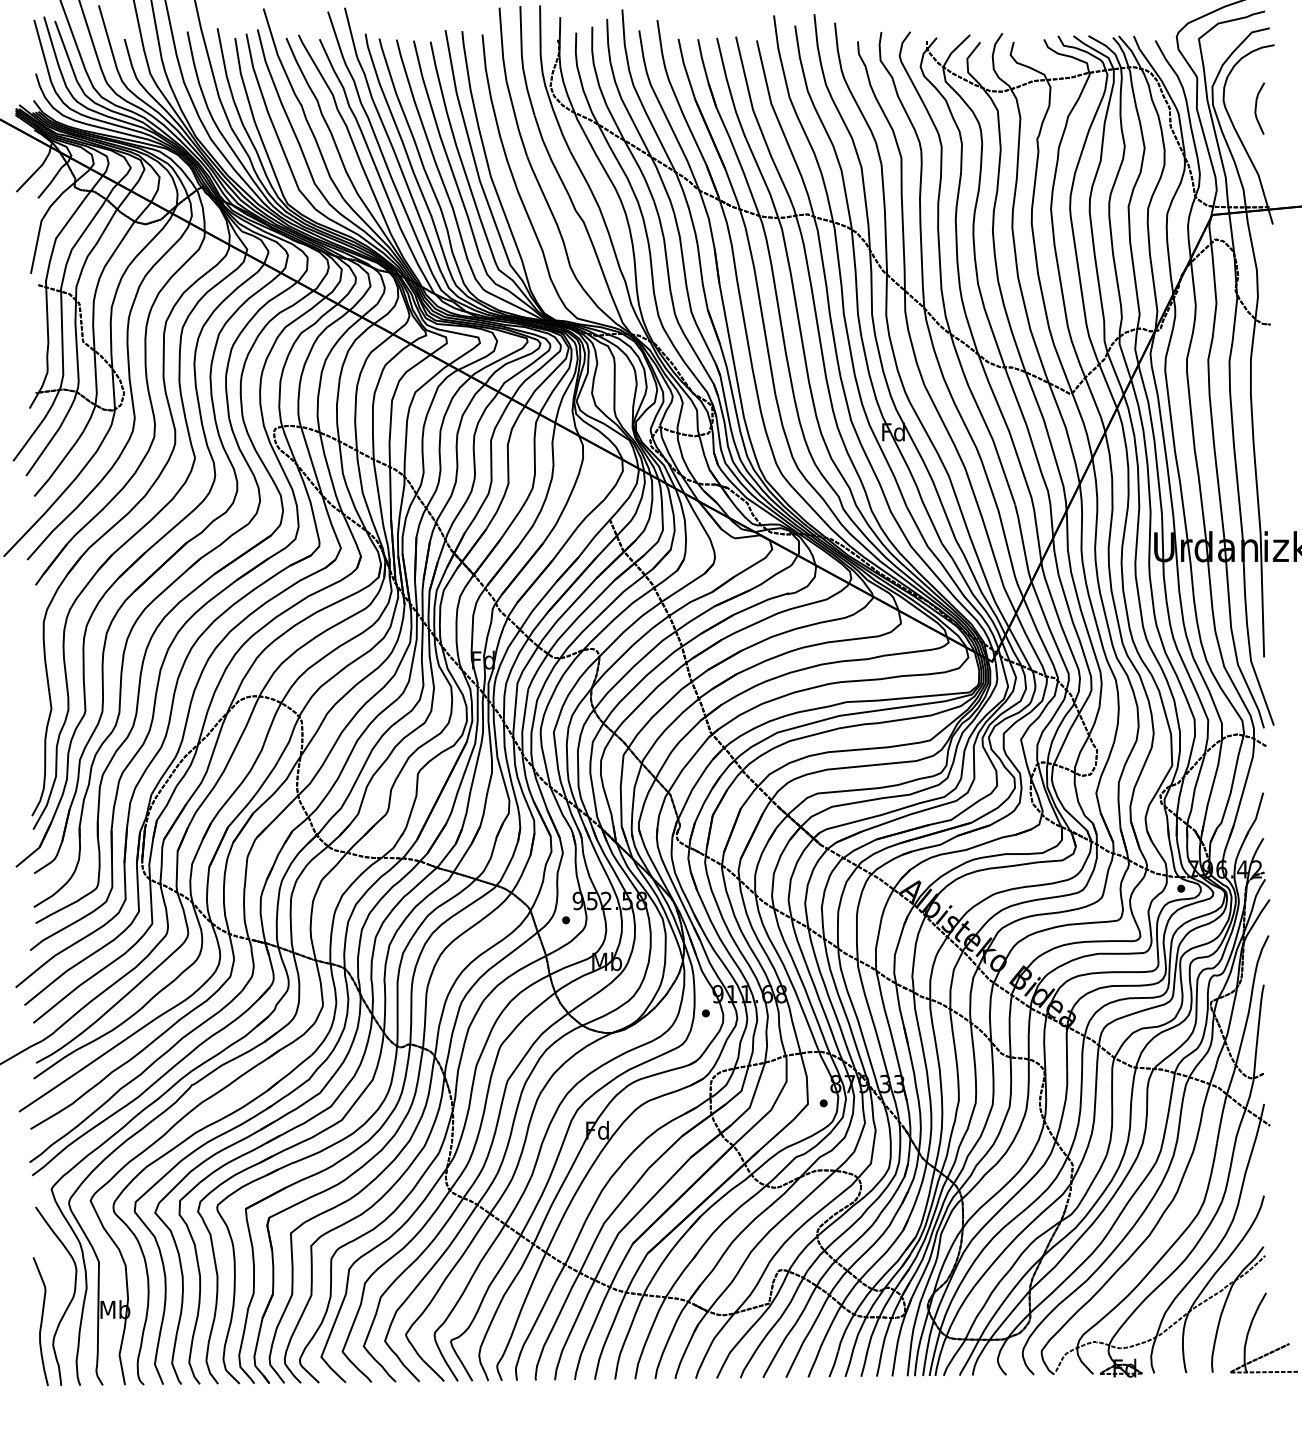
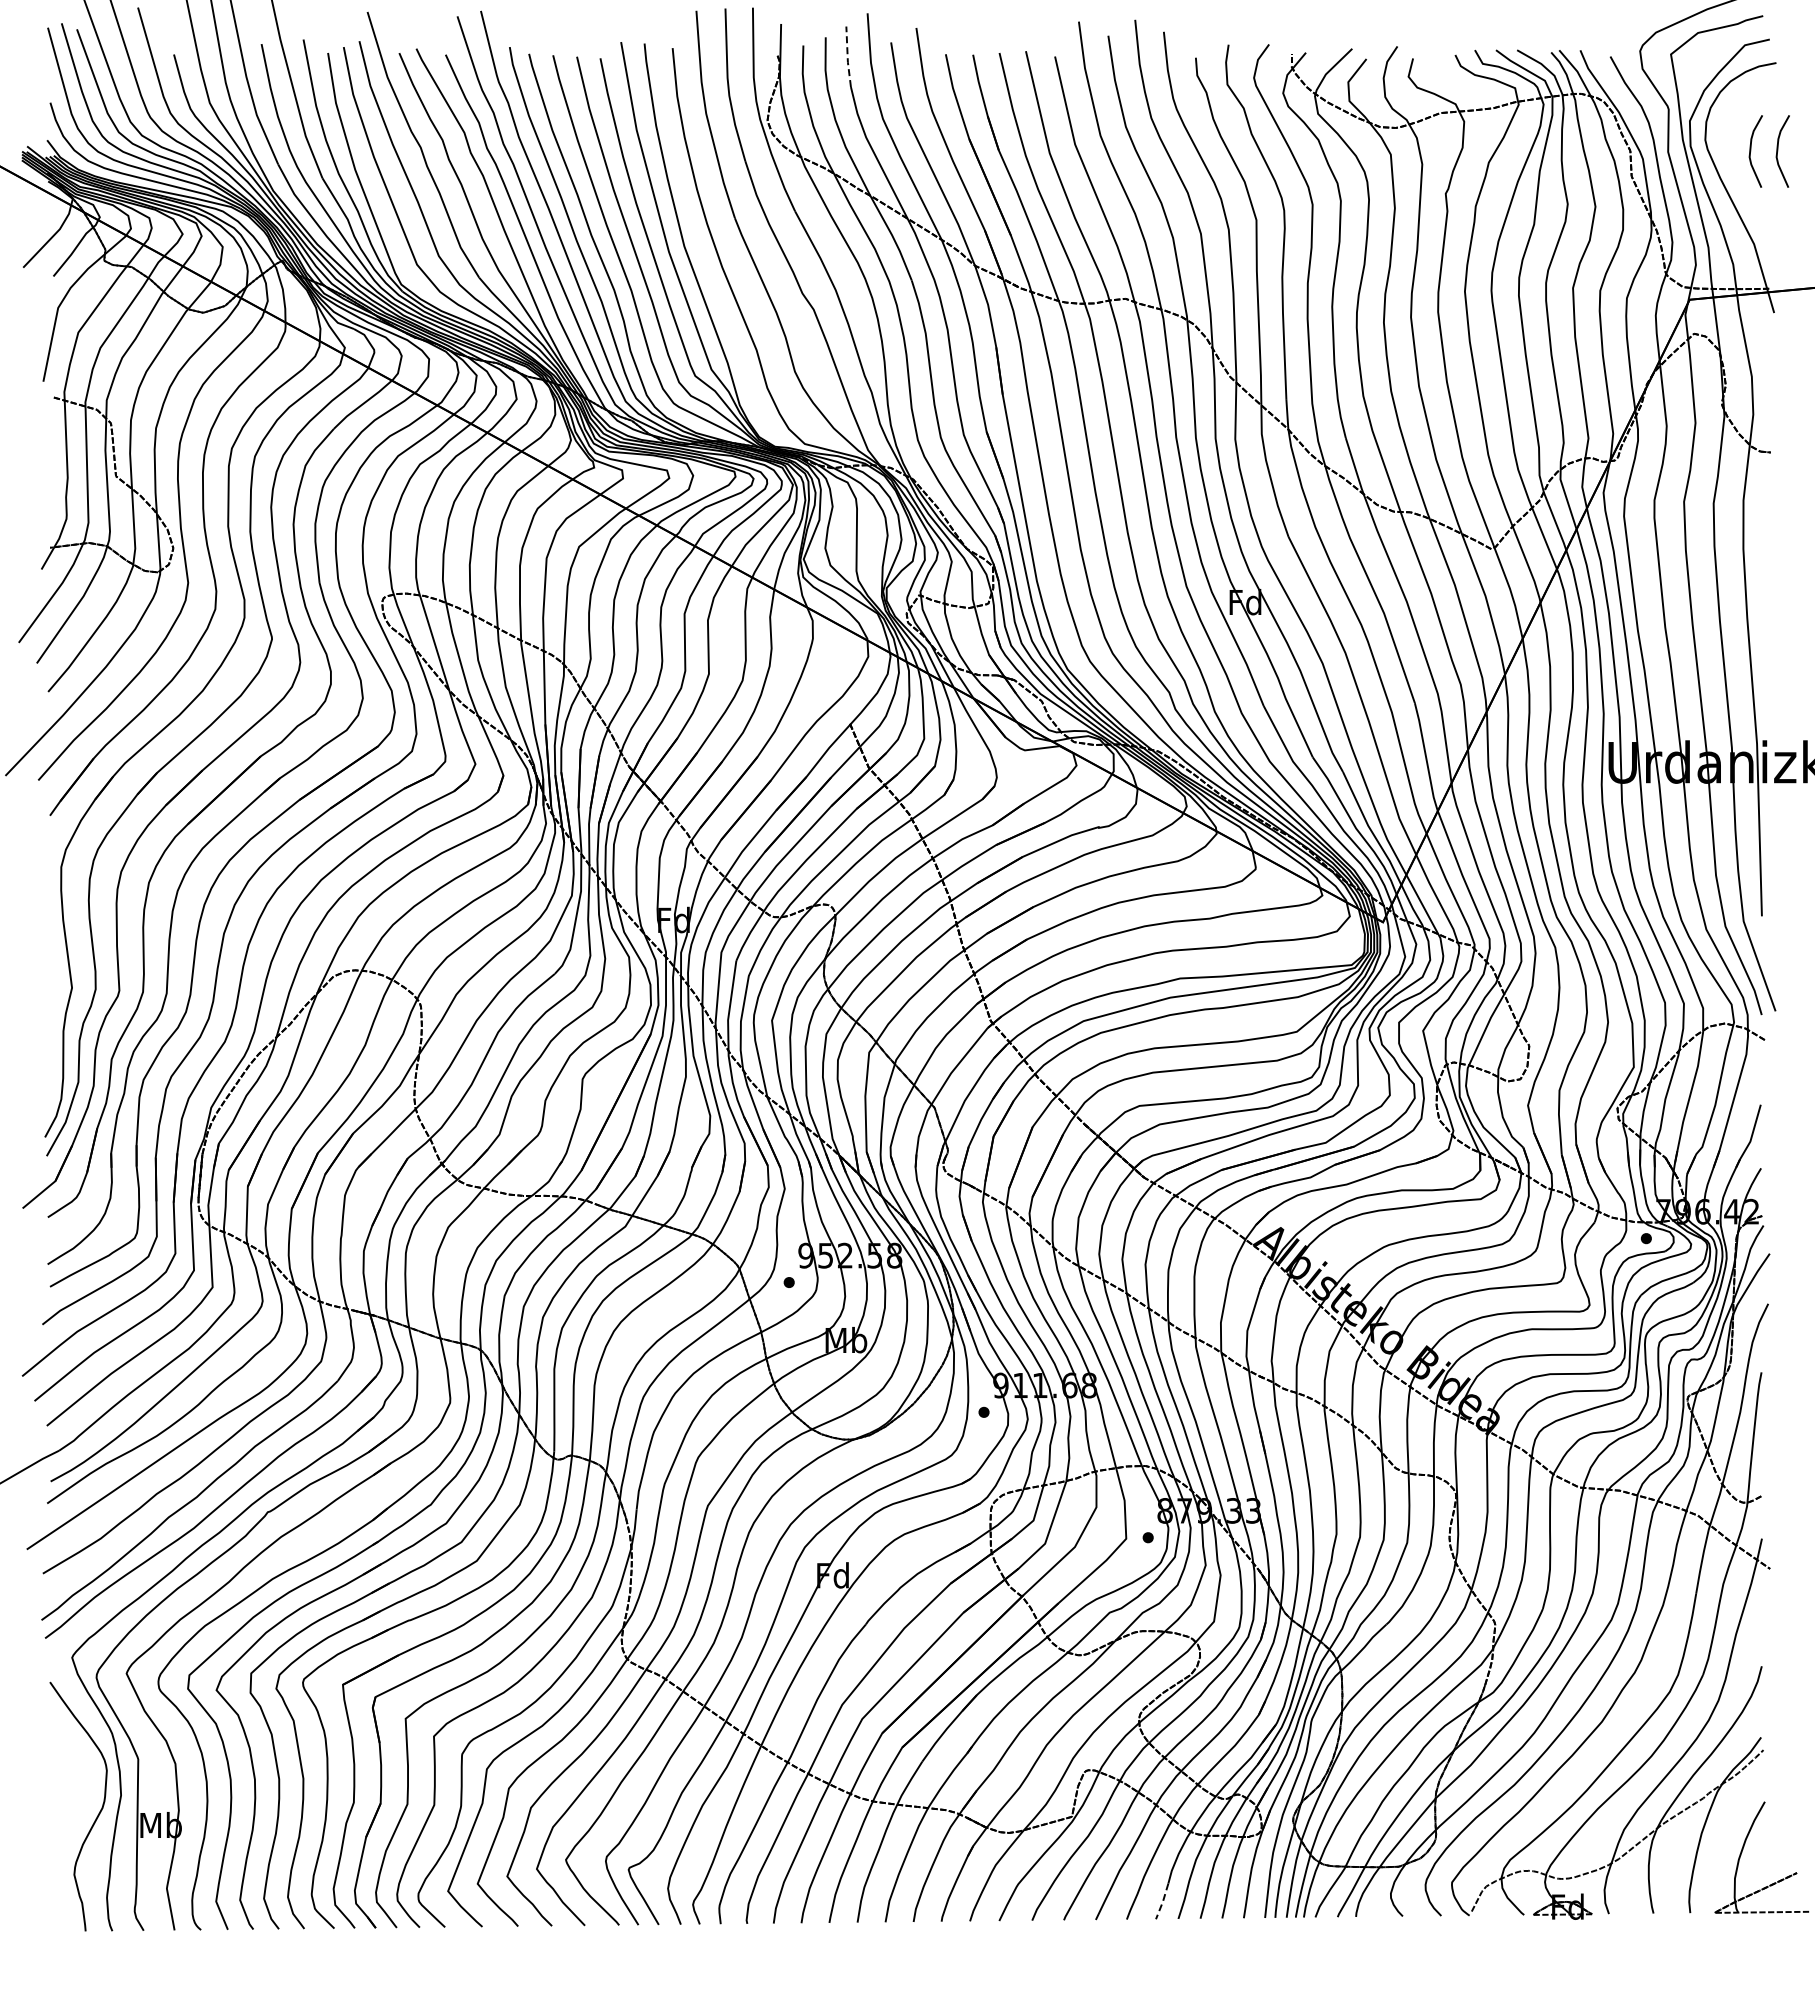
line: (607, 41) -> (847, 57), solid -> dashed
curve: (1276, 108) -> (1778, 151), added
curve: (41, 1321) -> (57, 1841), removed
line: (833, 1364) -> (1162, 1901), solid -> dashed

